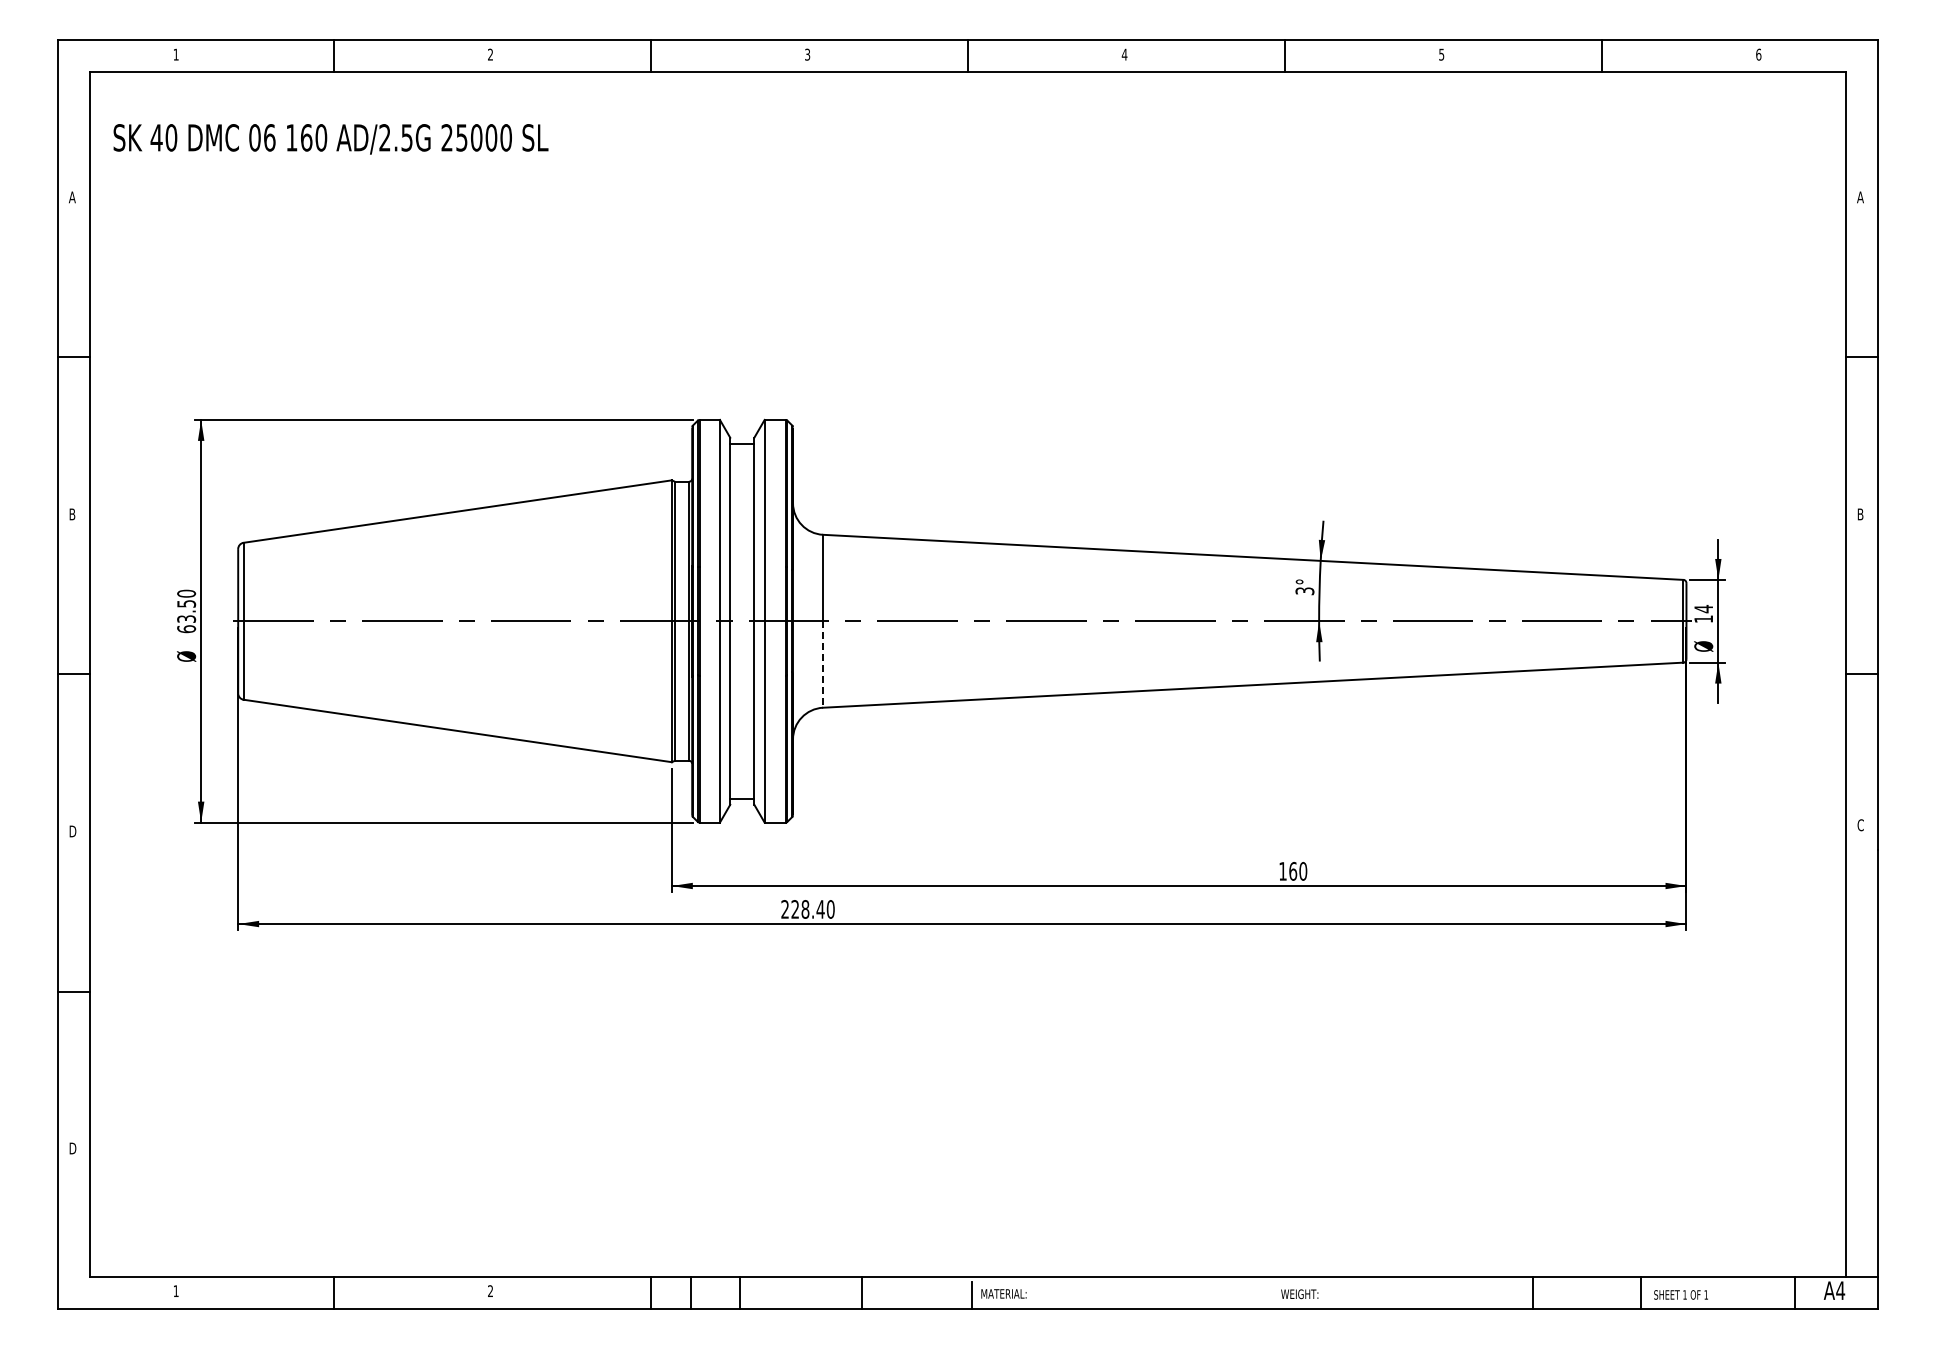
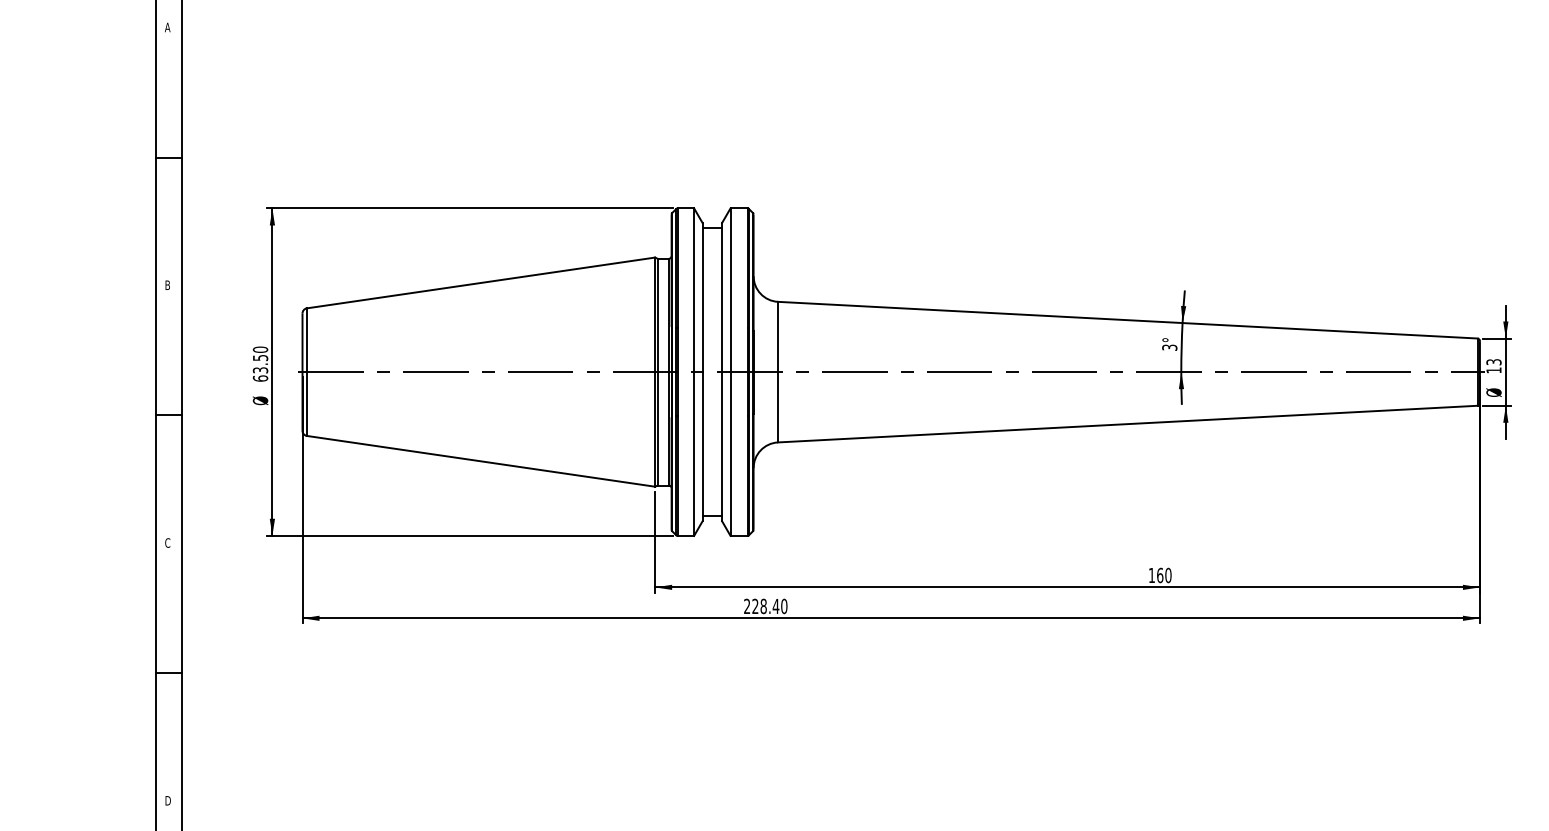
text: (1703, 608) -> (1493, 361), 14 -> 13
line: (823, 665) -> (778, 408), dashed -> solid
text: (72, 831) -> (167, 543), D -> C

